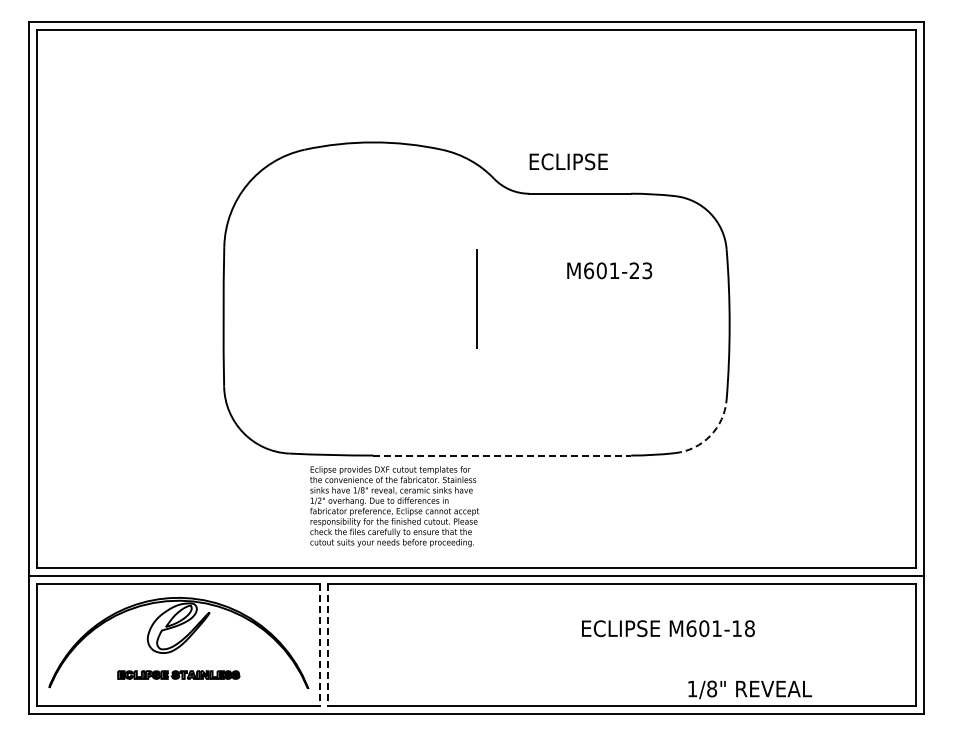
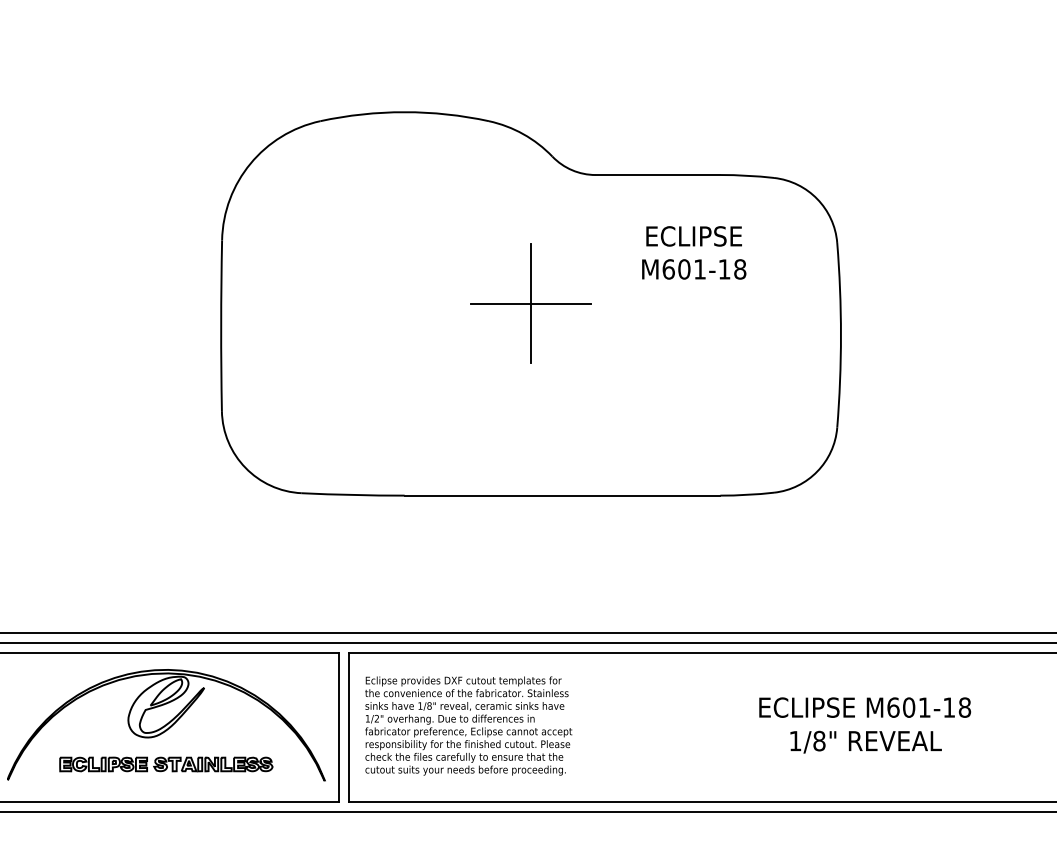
text: (568, 161) -> (693, 235), moved
text: (640, 270) -> (731, 269), M601-23 -> M601-18
line: (476, 298) -> (530, 303), added
arc: (710, 435) -> (817, 471), dashed -> solid
line: (502, 455) -> (562, 495), dashed -> solid
text: (394, 506) -> (468, 725), moved
text: (668, 628) -> (865, 707), moved
line: (319, 645) -> (338, 728), dashed -> solid
line: (327, 645) -> (348, 728), dashed -> solid
part: (178, 674) -> (166, 763), size x1.43
text: (749, 689) -> (865, 741), moved

